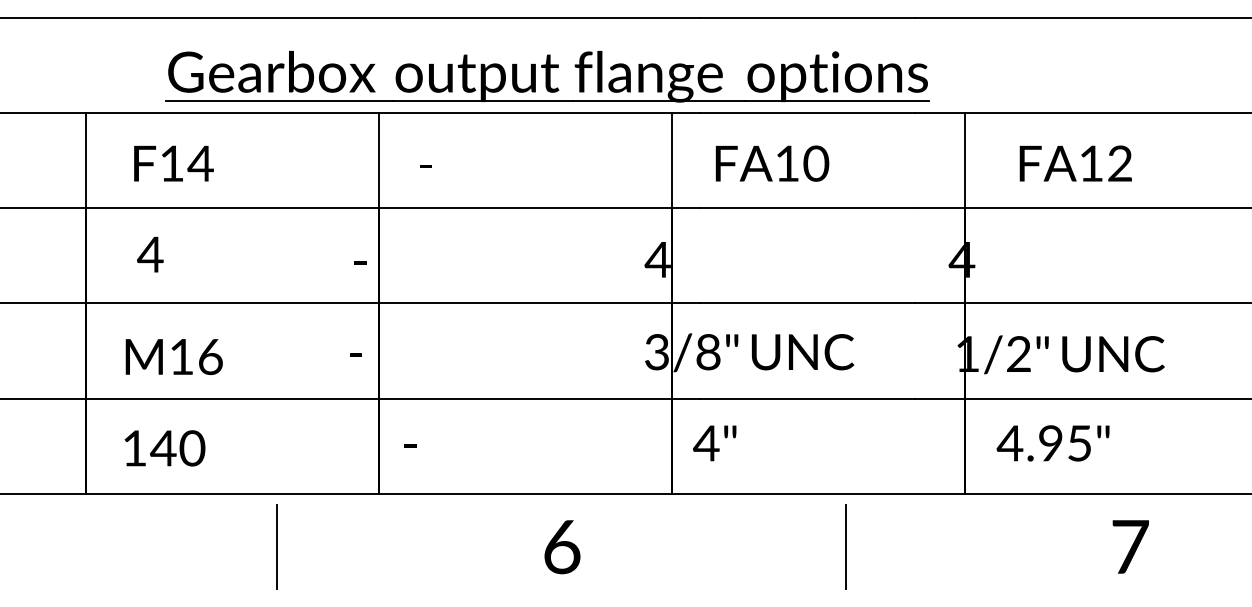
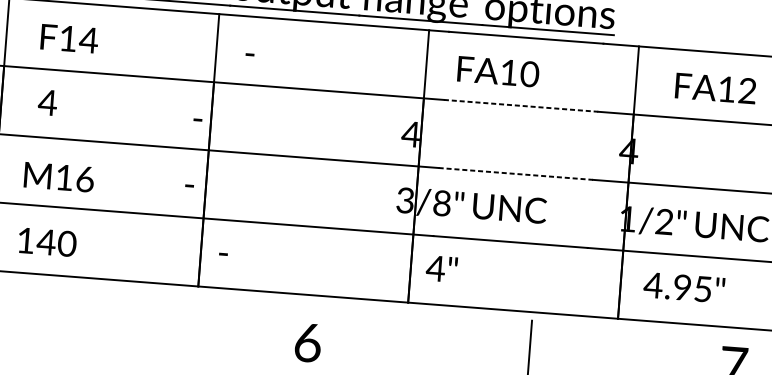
line: (807, 208) -> (521, 105), solid -> dashed
line: (807, 303) -> (515, 173), solid -> dashed
line: (277, 546) -> (122, 318), removed
text: (562, 547) -> (308, 343), moved

